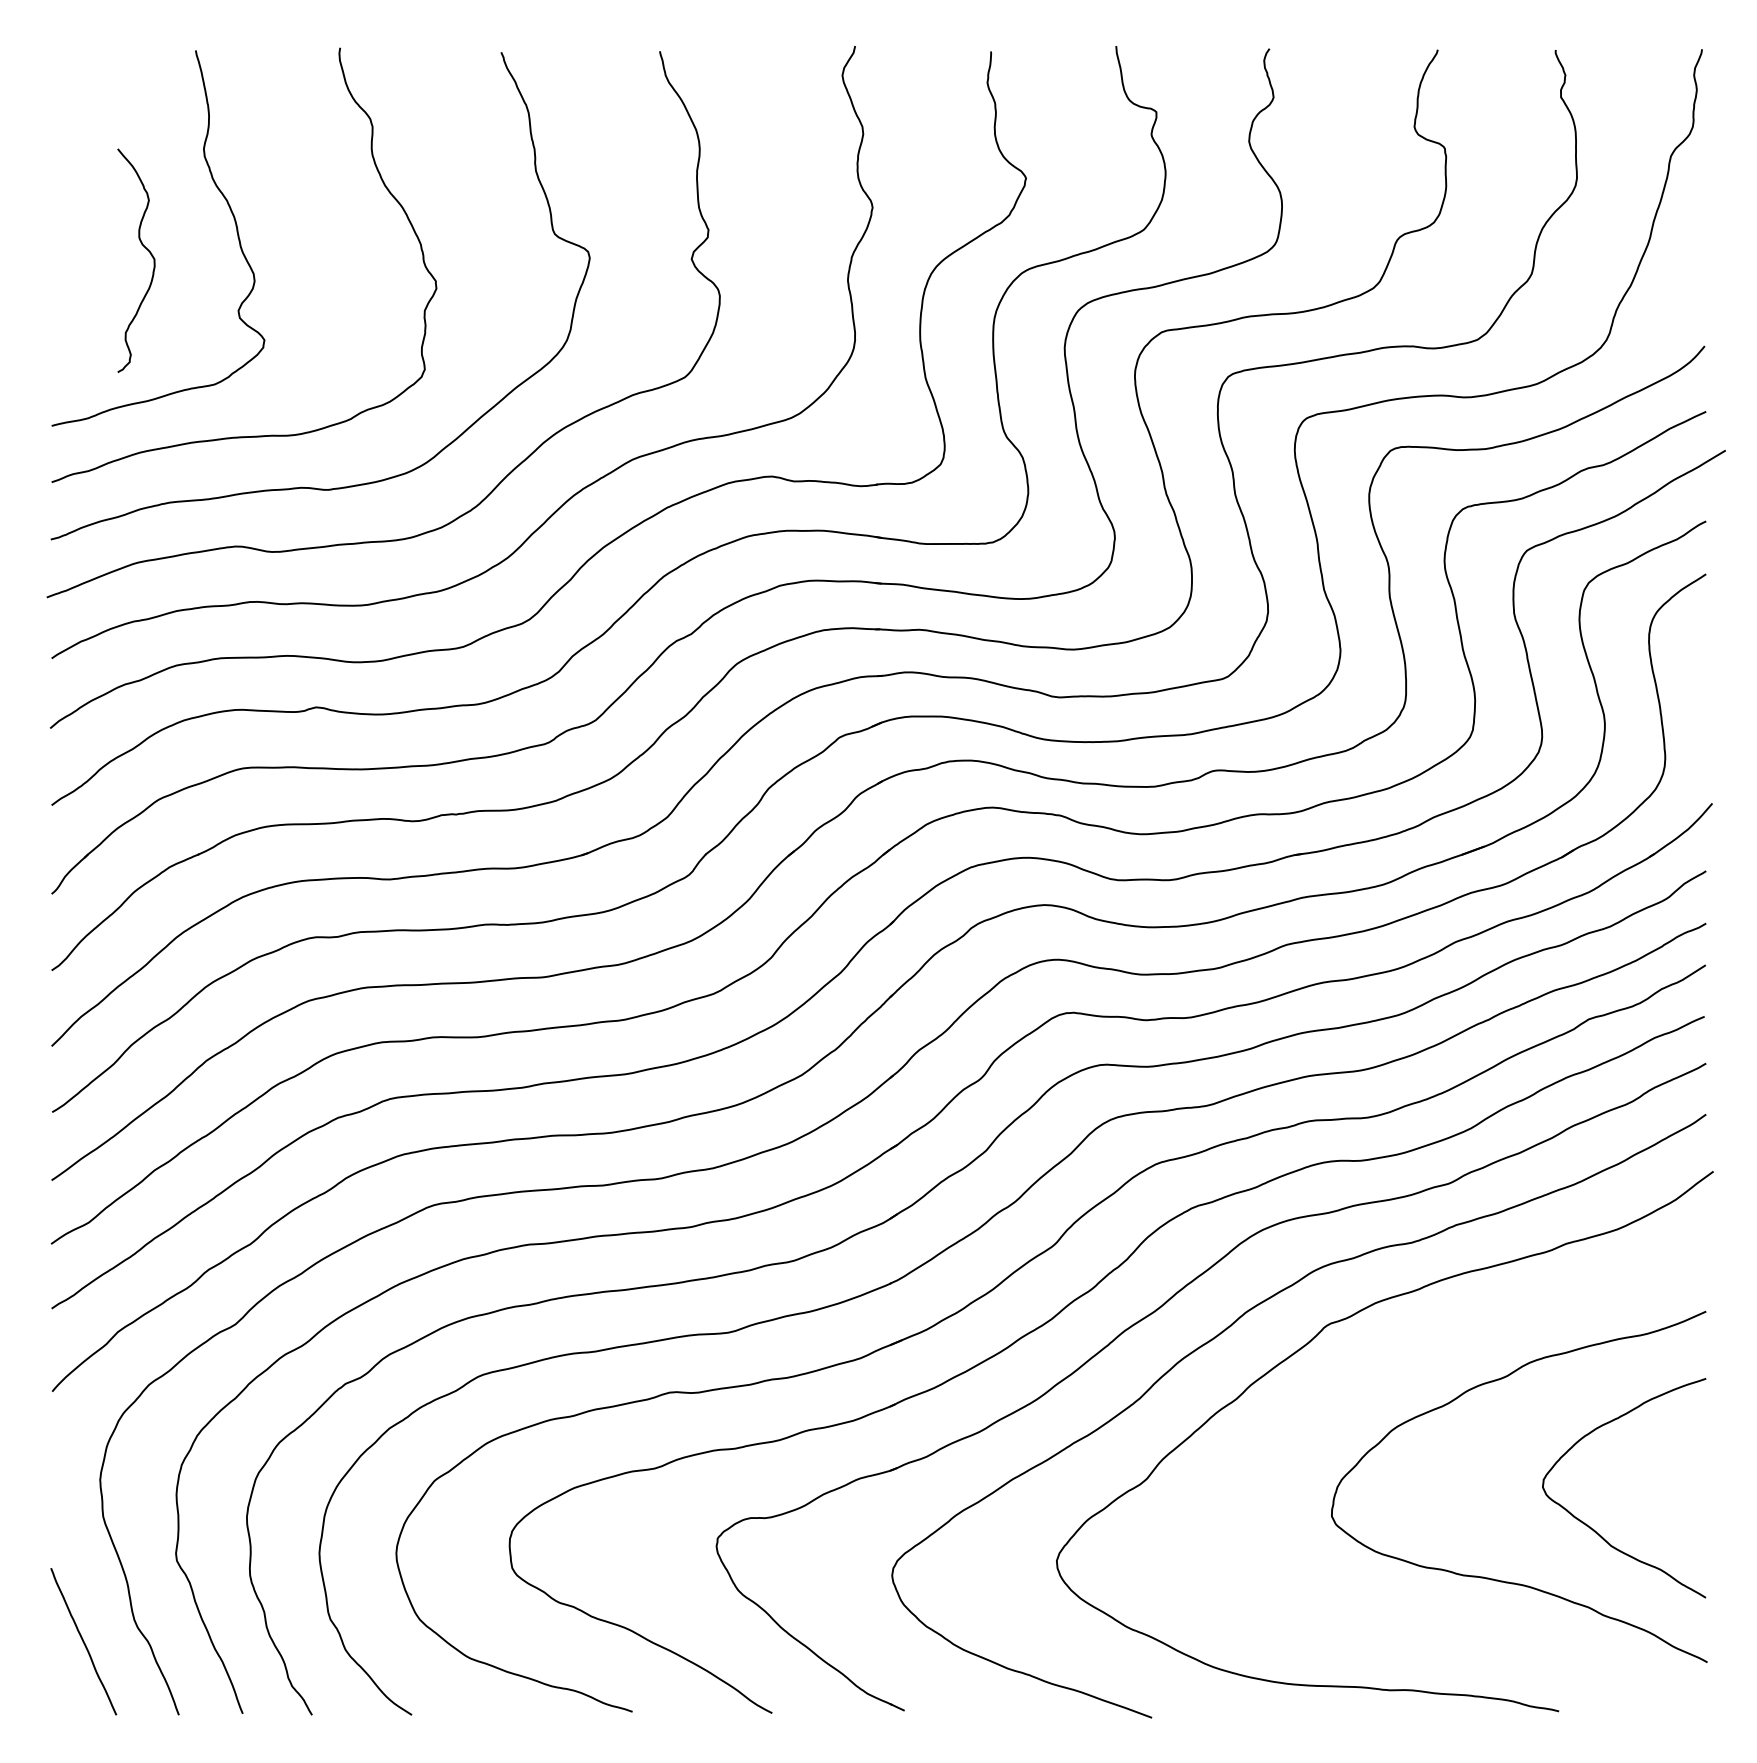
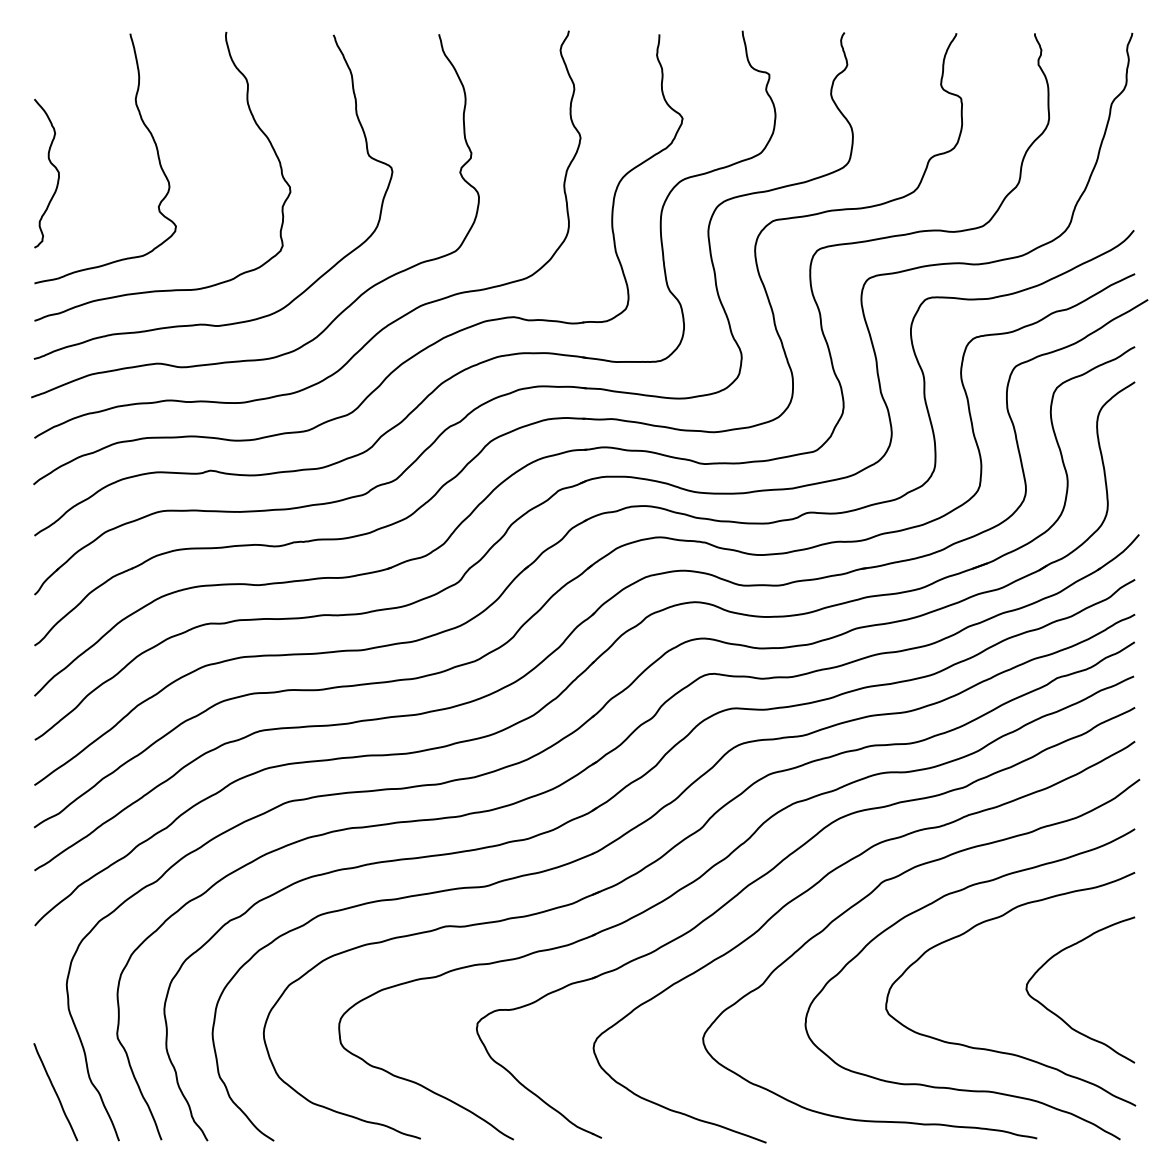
curve: (149, 254) -> (55, 169), moved
curve: (1386, 1367) -> (922, 909), added

